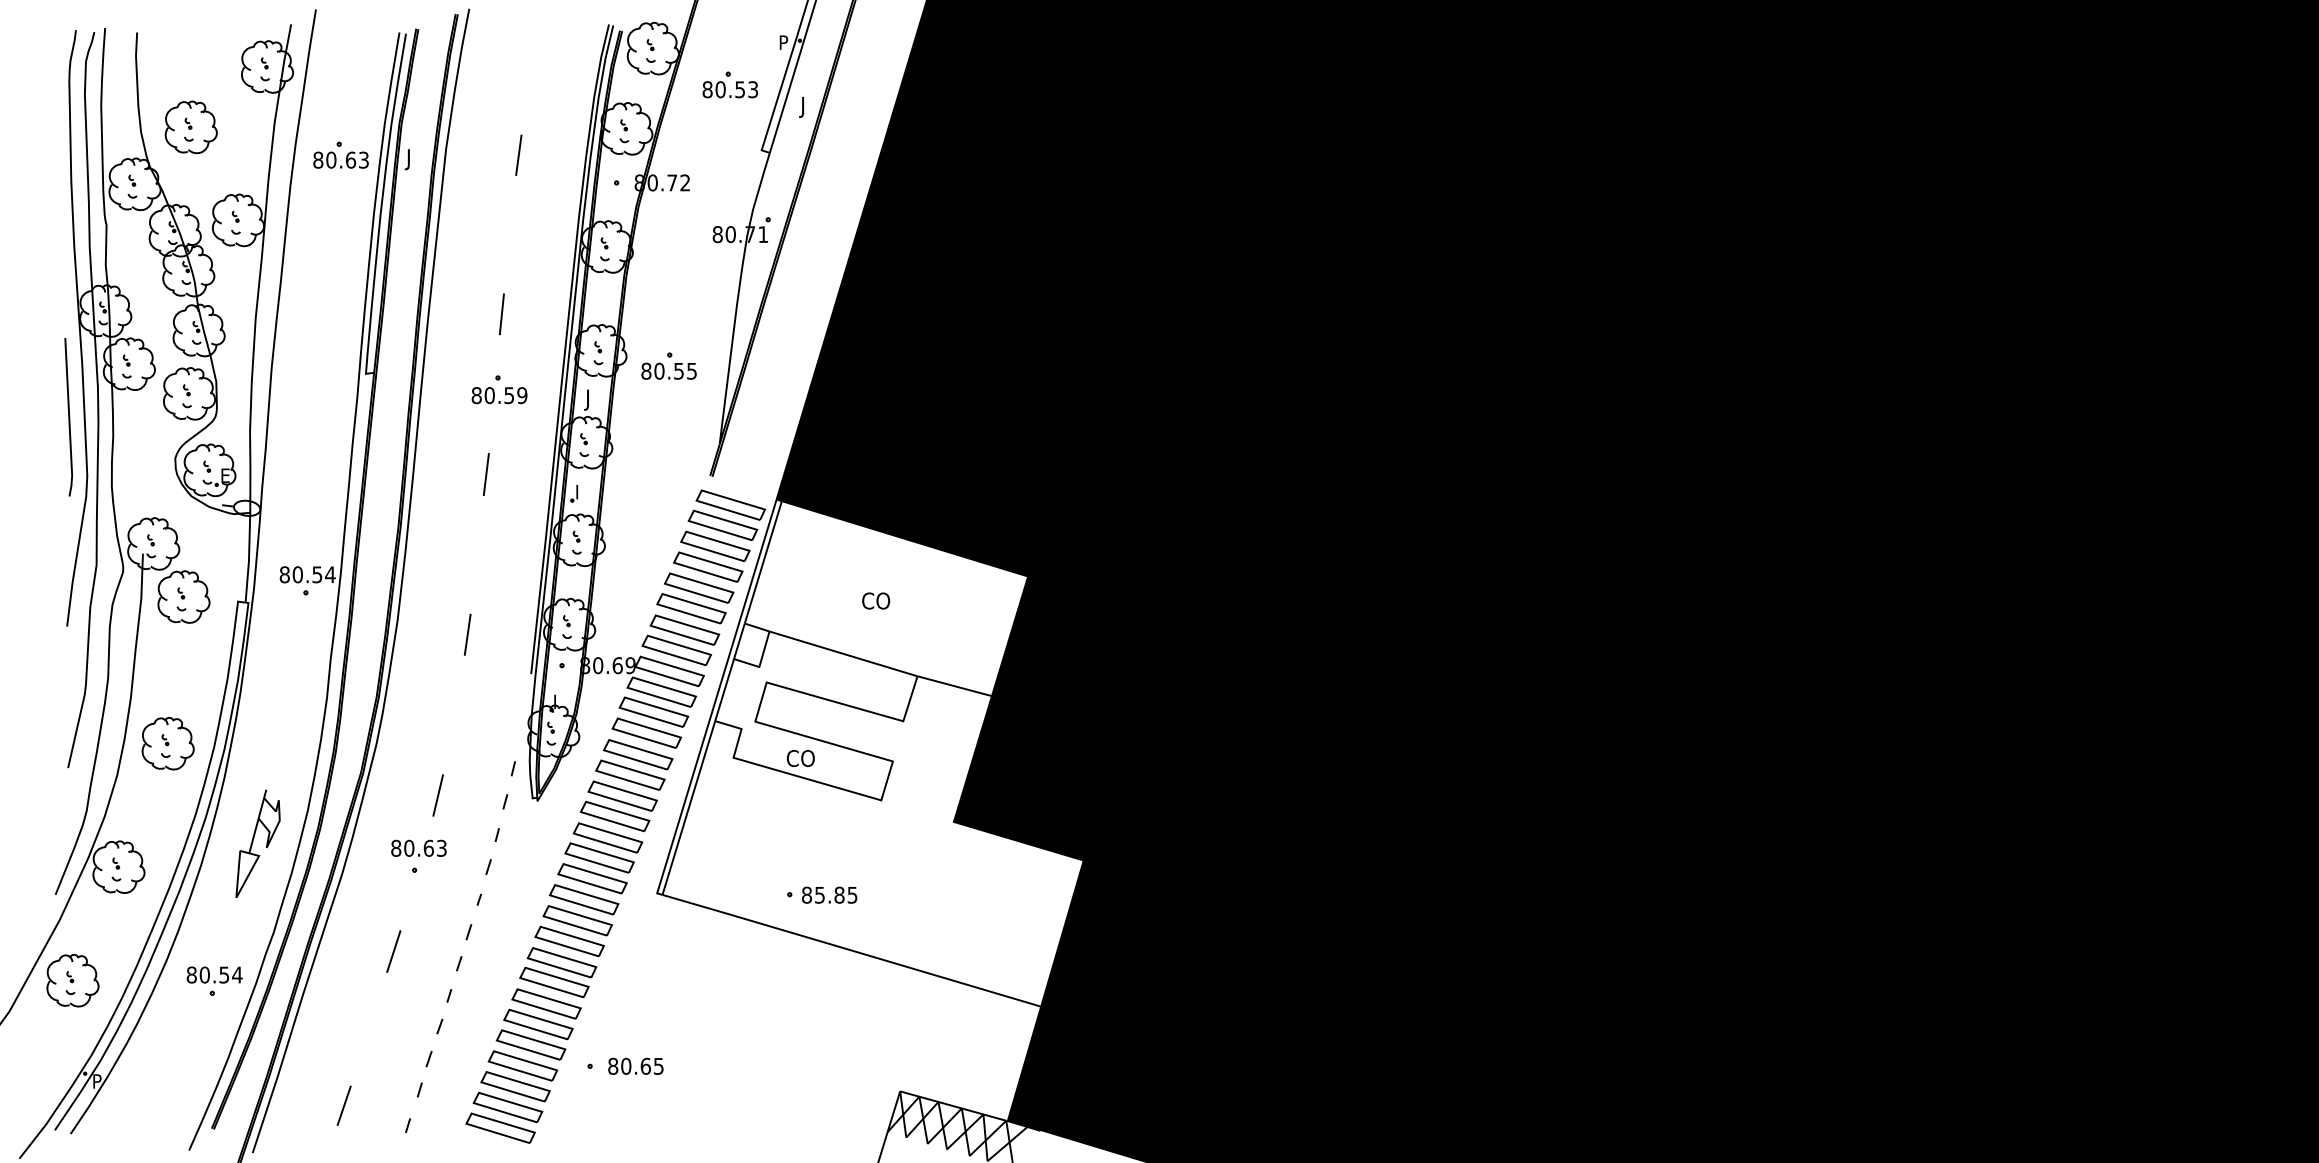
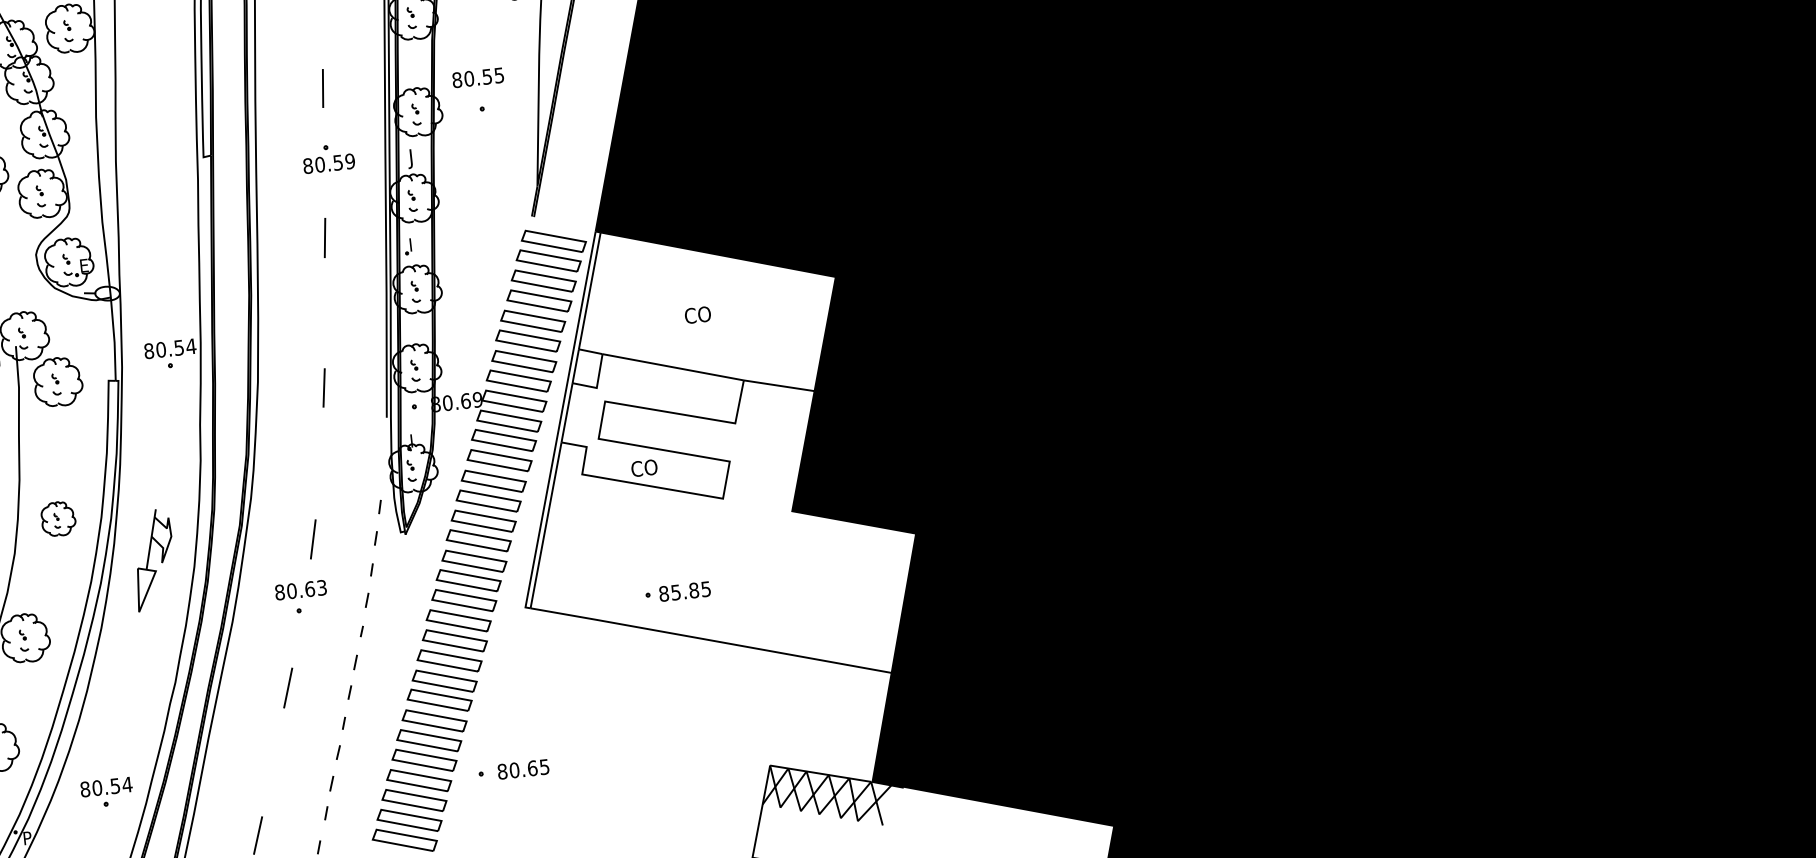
text: (668, 370) -> (477, 77), moved
part: (167, 743) -> (57, 518), size x0.7
part: (257, 843) -> (153, 559), moved
part: (214, 980) -> (106, 792), moved

